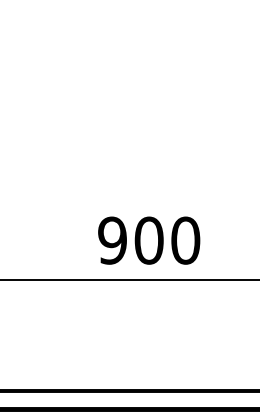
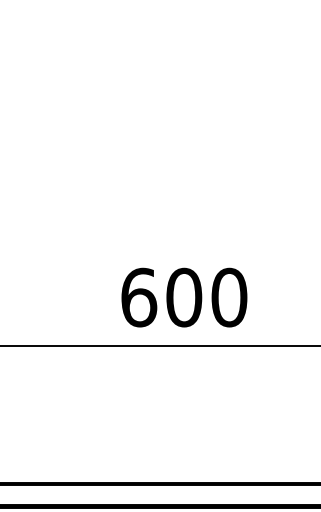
text: (112, 240) -> (138, 297), 900 -> 600

